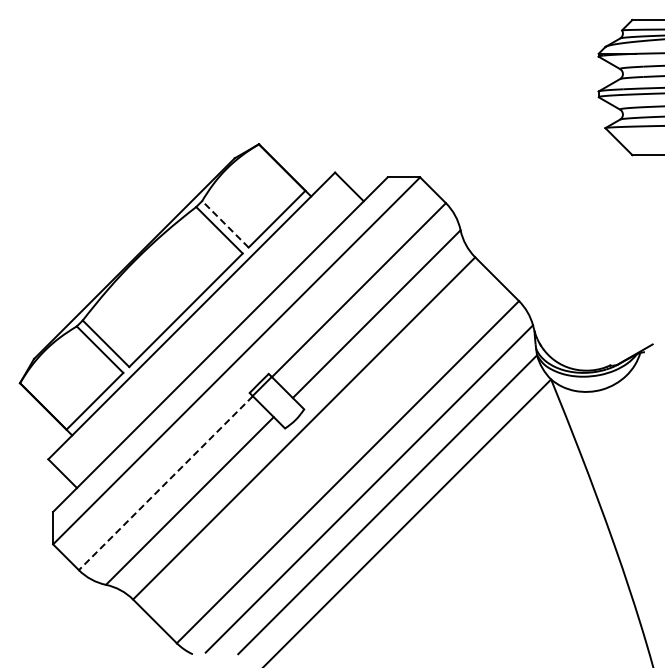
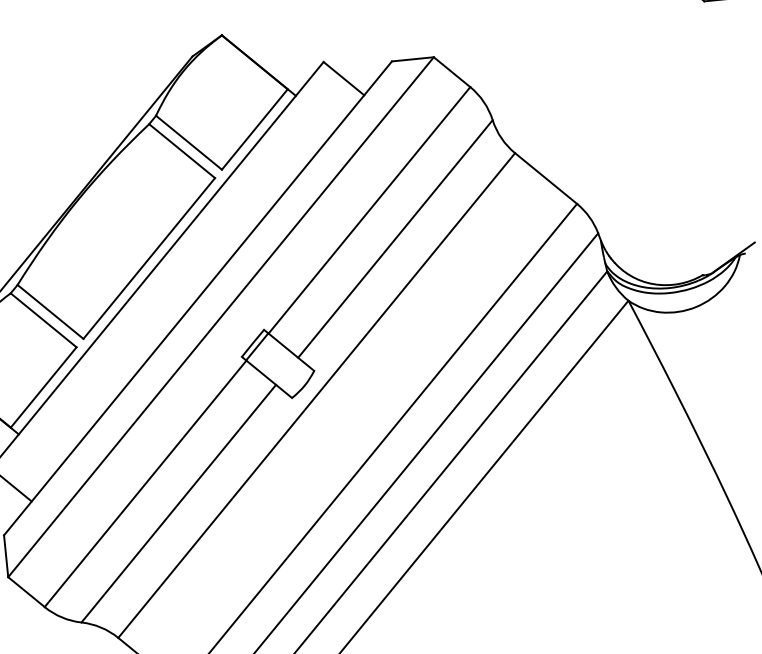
line: (225, 224) -> (189, 142), dashed -> solid
line: (165, 483) -> (145, 484), dashed -> solid

